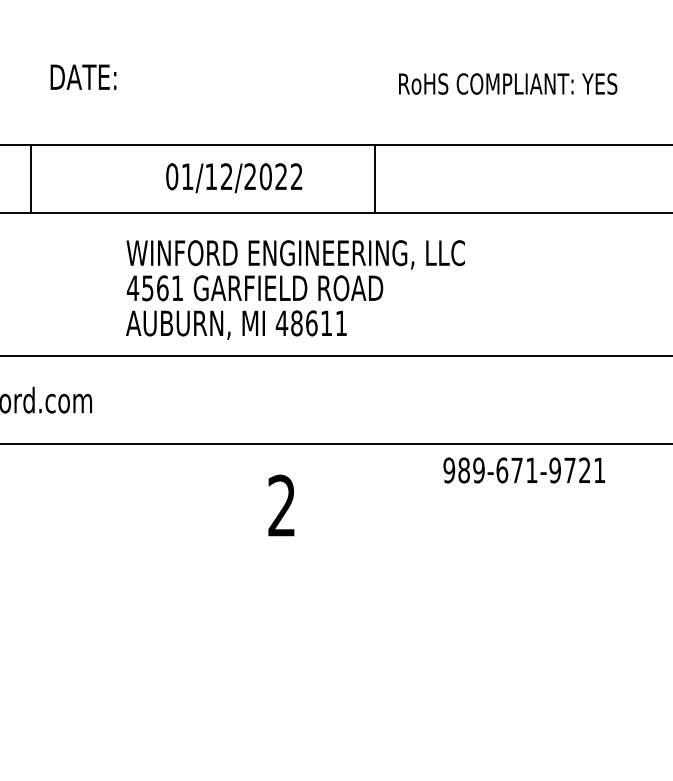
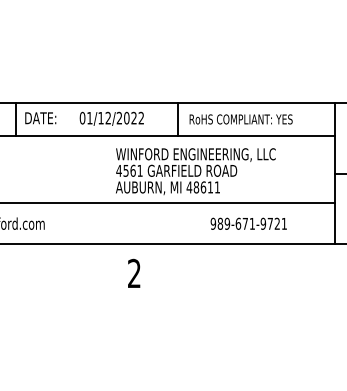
text: (83, 77) -> (40, 118), moved
text: (506, 84) -> (240, 119), moved
text: (294, 289) -> (195, 171), moved
text: (523, 469) -> (248, 223), moved

